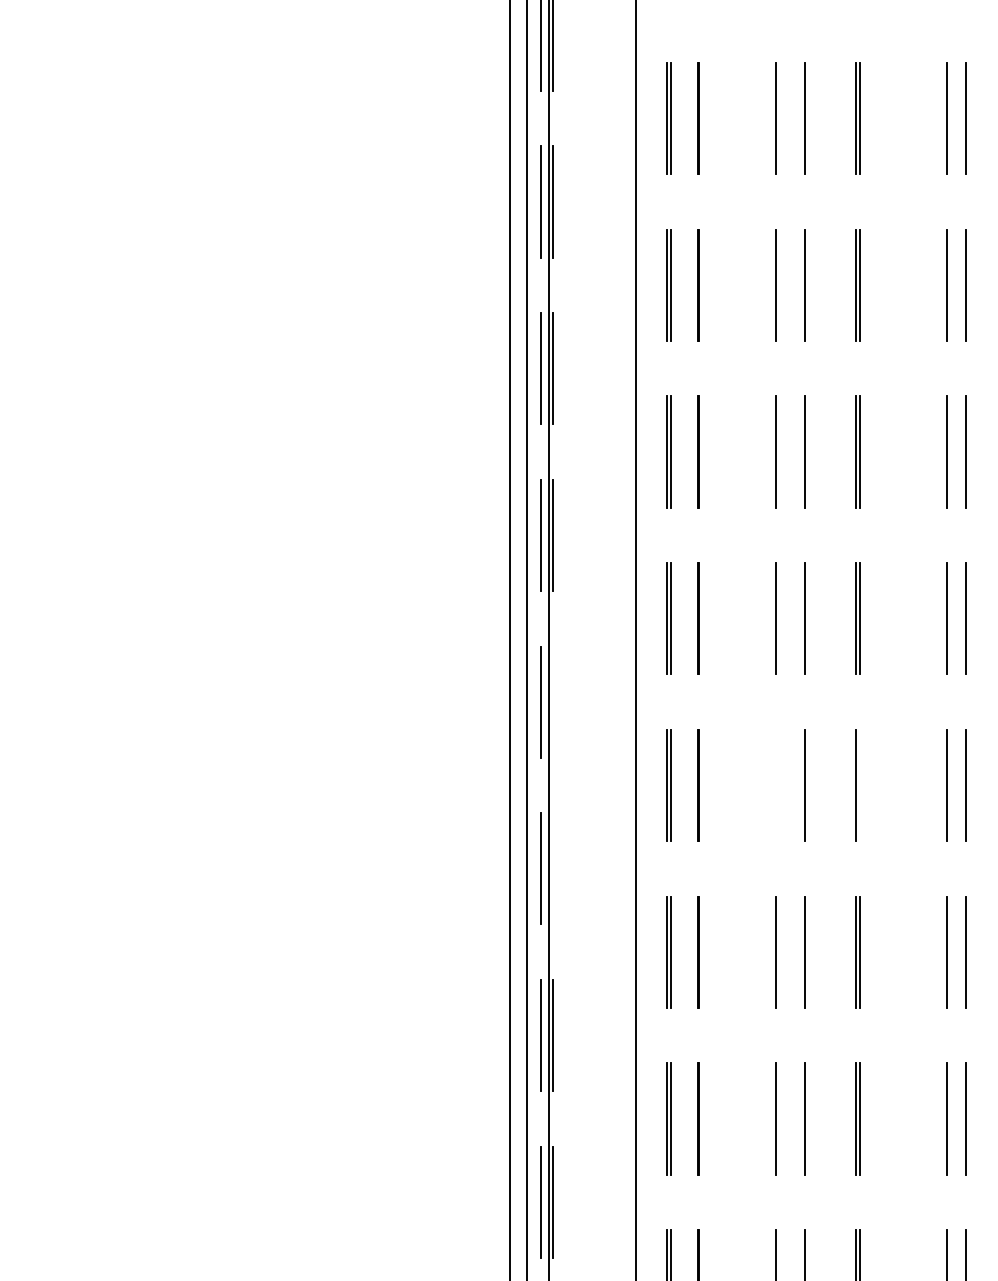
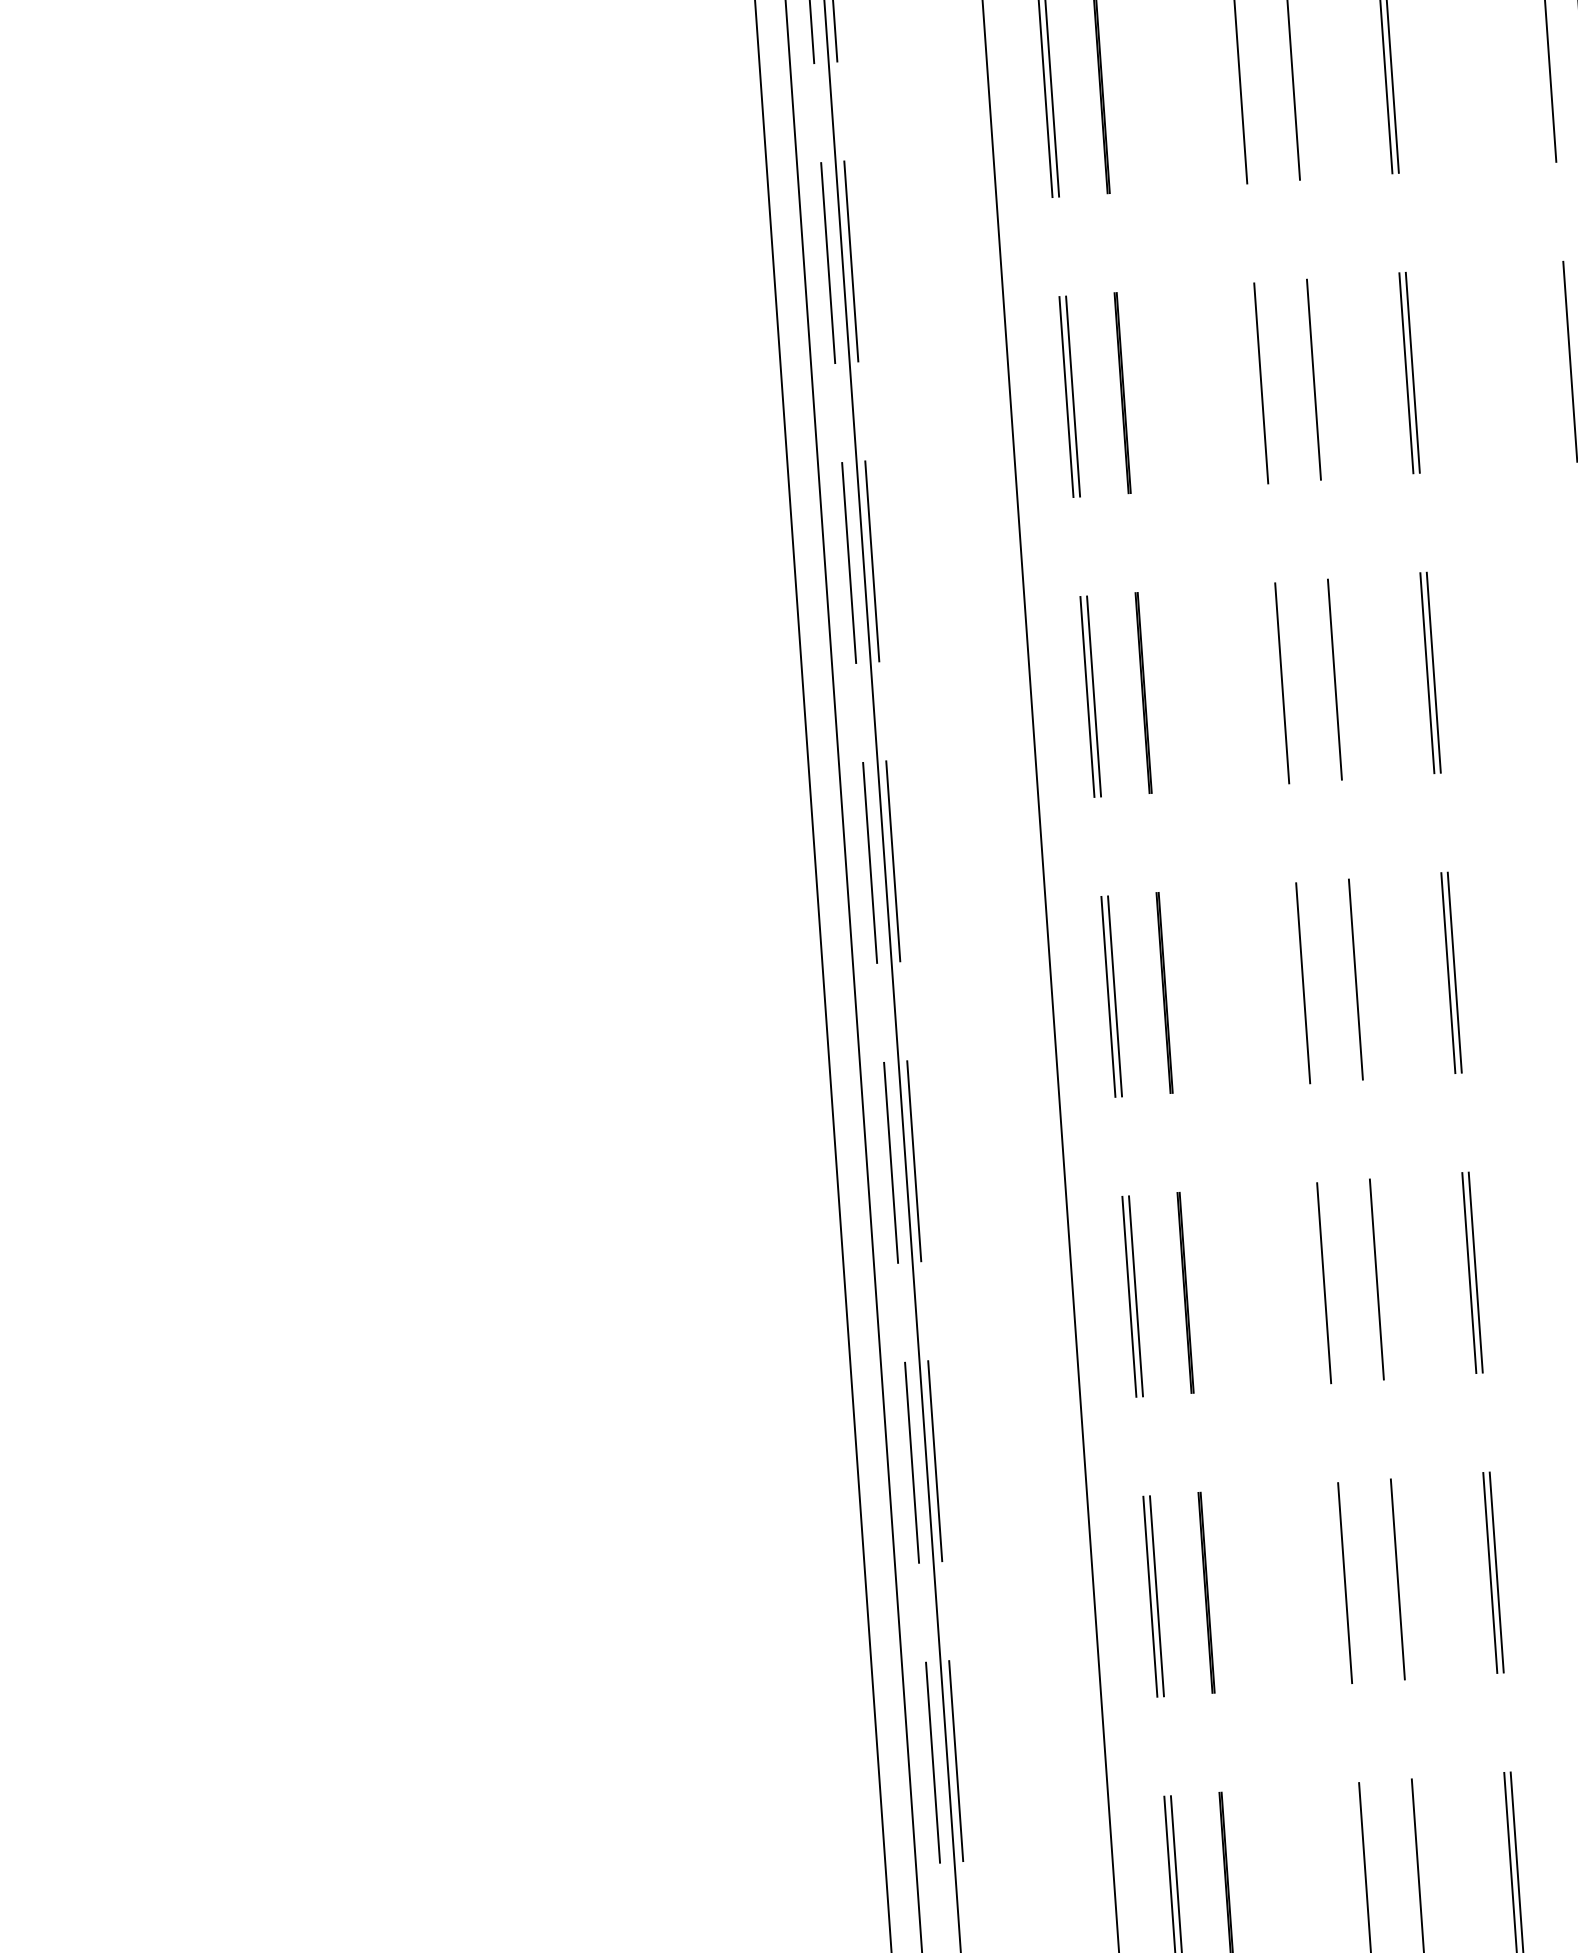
line: (553, 701) -> (914, 1160), added
line: (775, 785) -> (1324, 1283), added
line: (859, 785) -> (1475, 1272), added
line: (553, 868) -> (935, 1460), added

